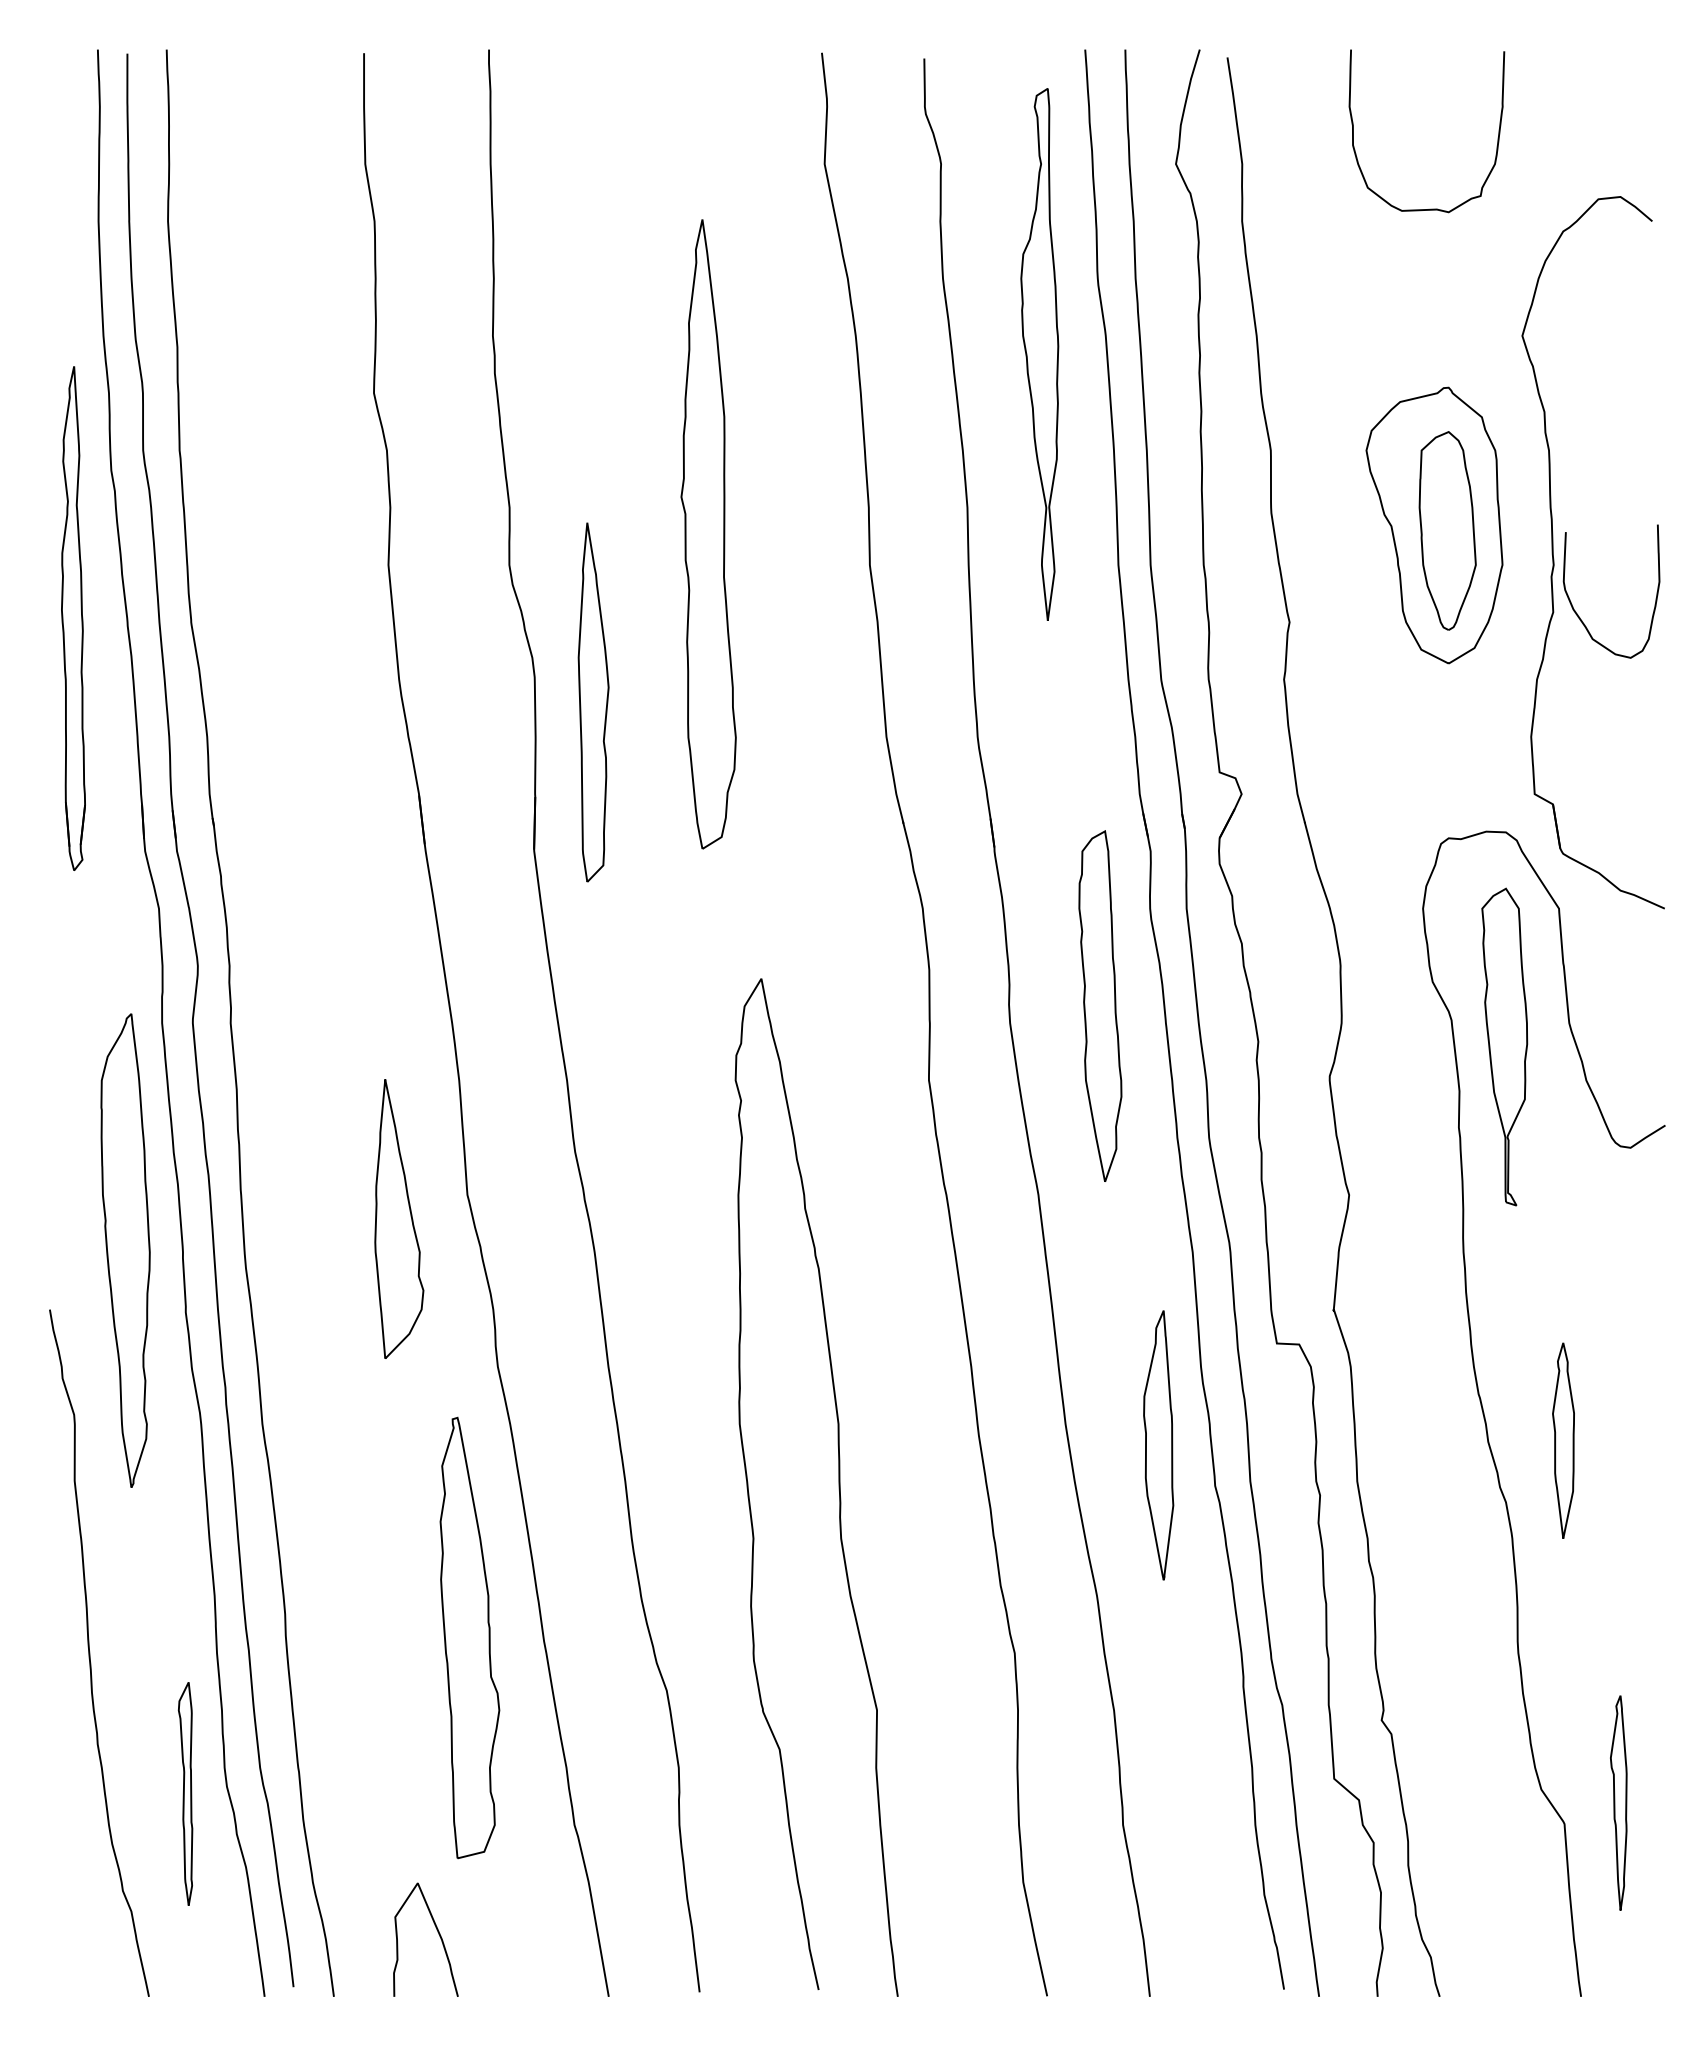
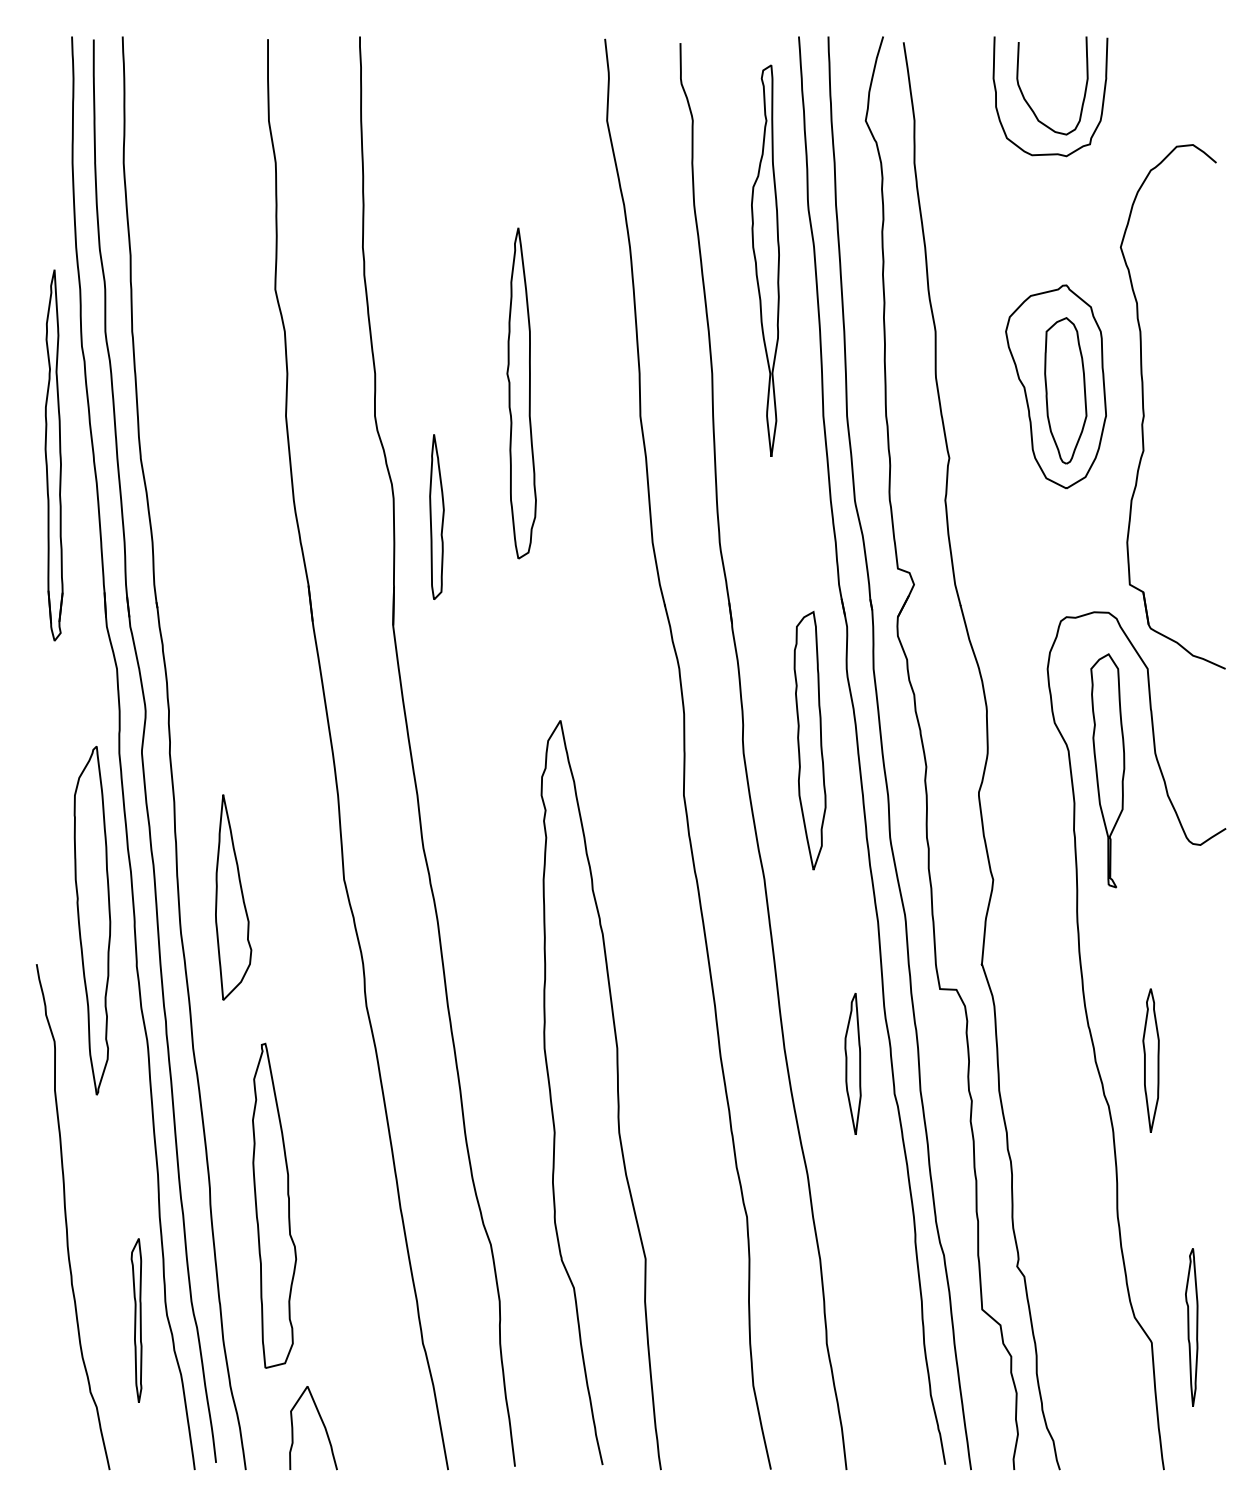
part: (708, 534) -> (521, 393), size x0.71
curve: (1578, 614) -> (1028, 102), moved
part: (593, 701) -> (436, 516), size x0.62
part: (399, 1218) -> (233, 897), moved
part: (1158, 1444) -> (852, 1063), size x0.71
part: (469, 1637) -> (274, 1205), moved

